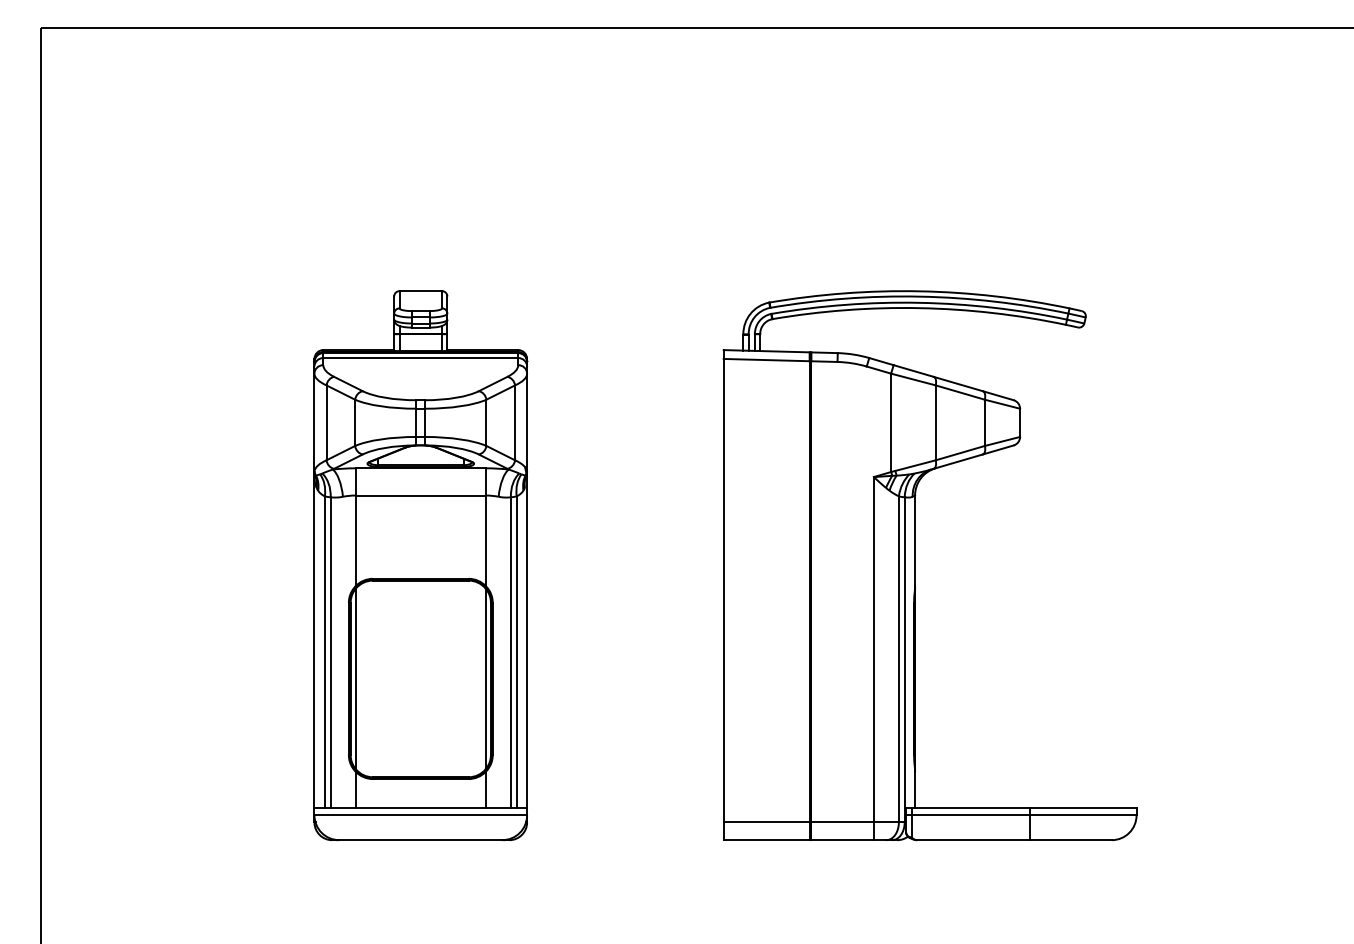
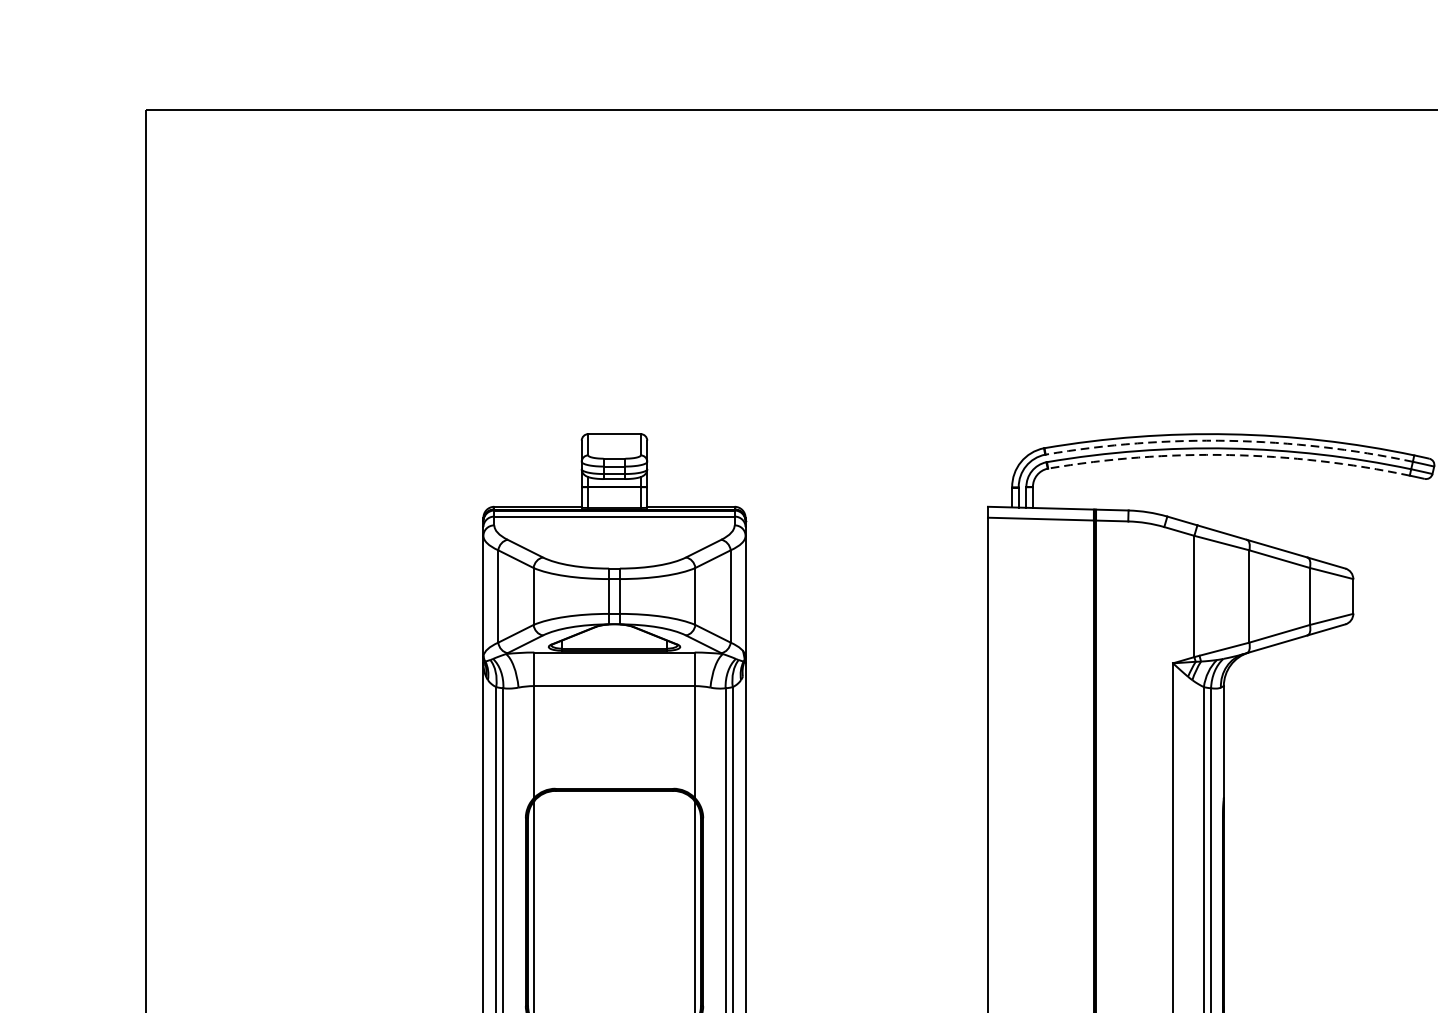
arc: (919, 296) -> (1229, 440), solid -> dashed
arc: (919, 308) -> (1229, 455), solid -> dashed

